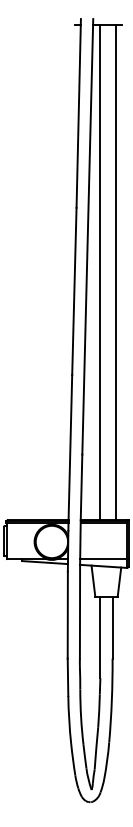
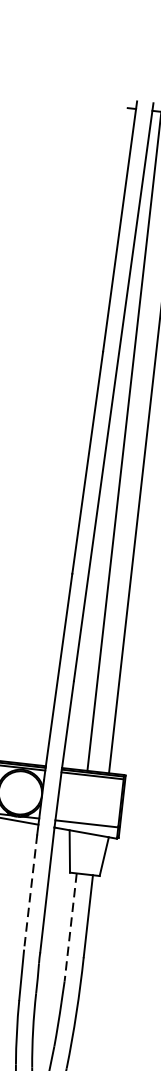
line: (67, 615) -> (30, 893), solid -> dashed
line: (100, 637) -> (70, 927), solid -> dashed

